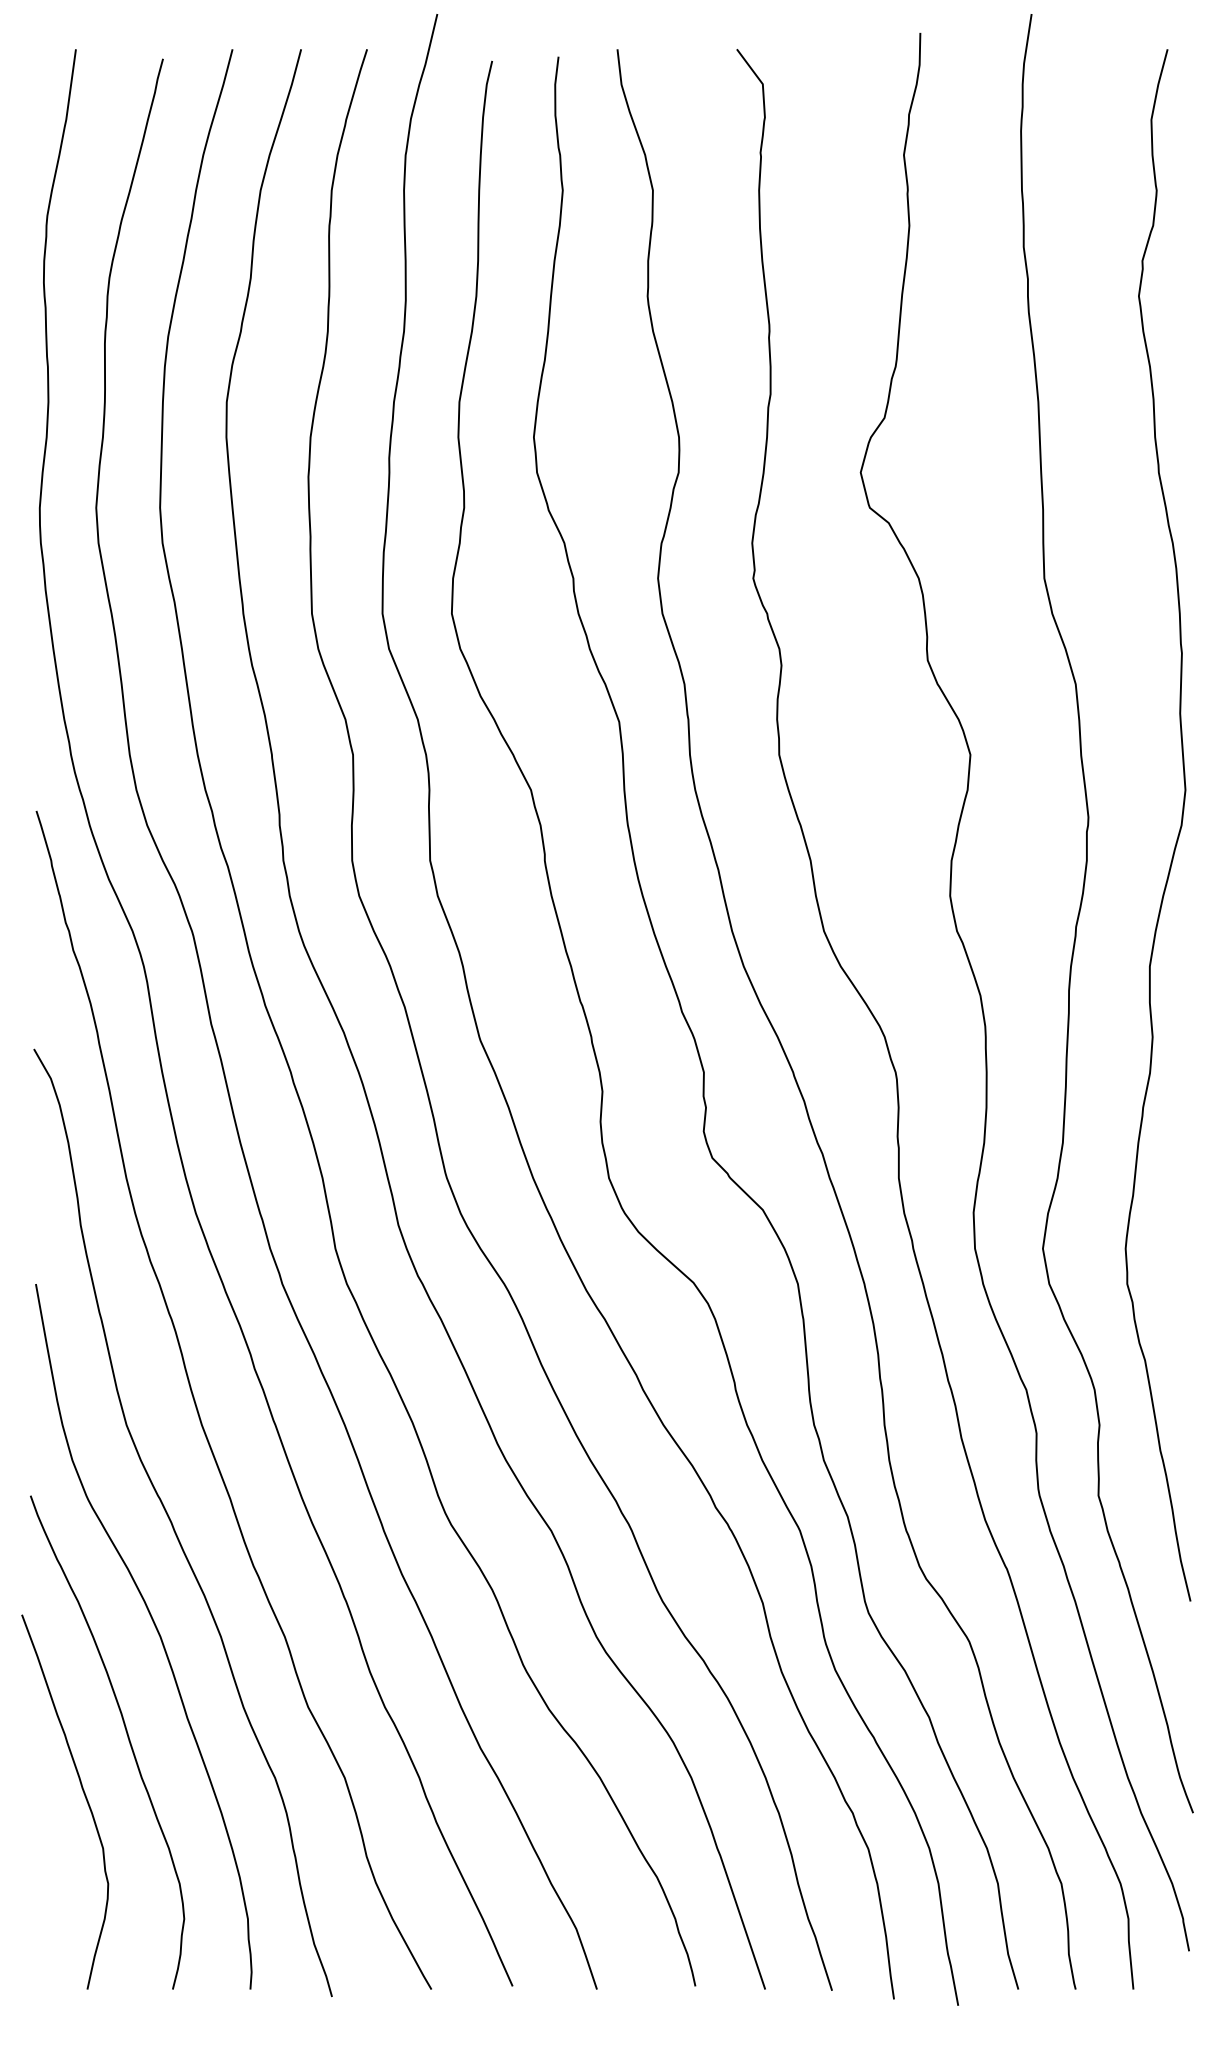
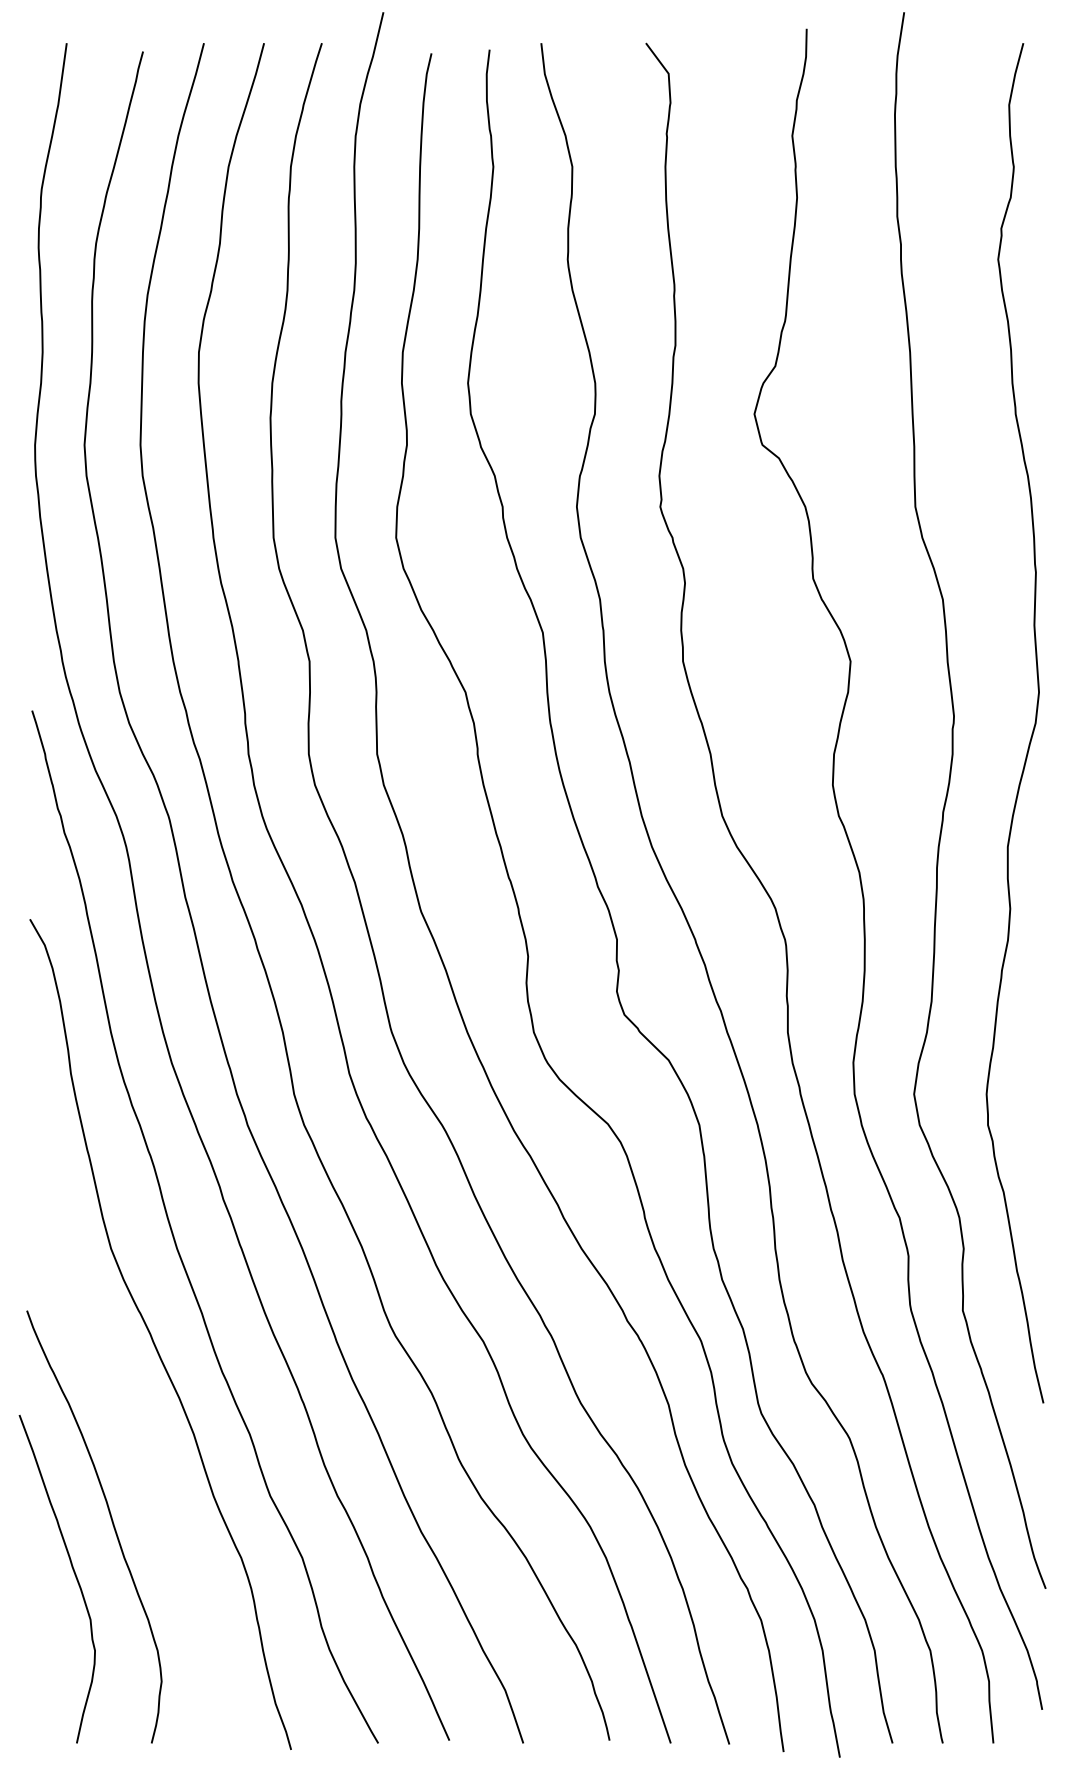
curve: (156, 1630) -> (137, 1428), removed

